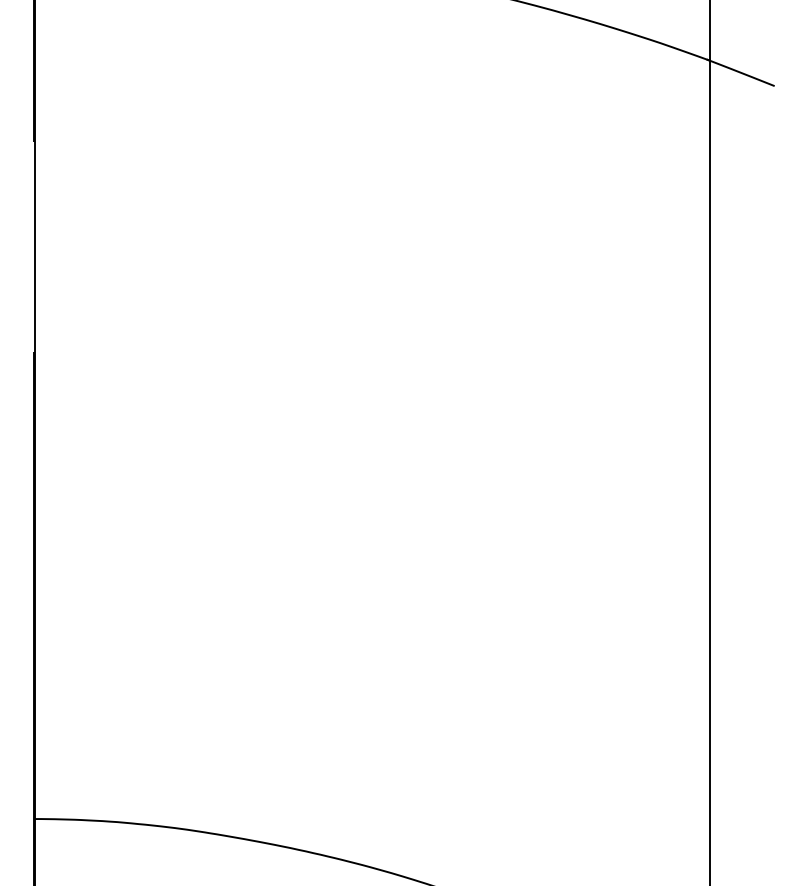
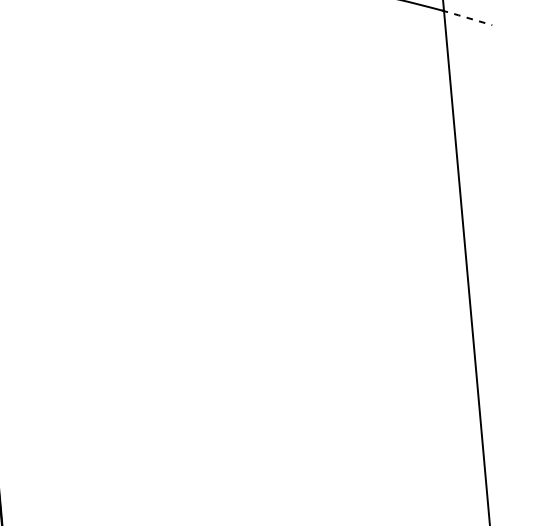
line: (741, 72) -> (467, 17), solid -> dashed

